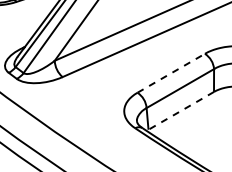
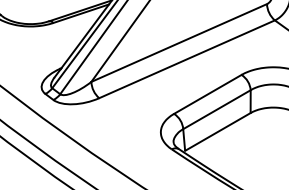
line: (170, 73) -> (207, 94), dashed -> solid
line: (180, 110) -> (217, 131), dashed -> solid

